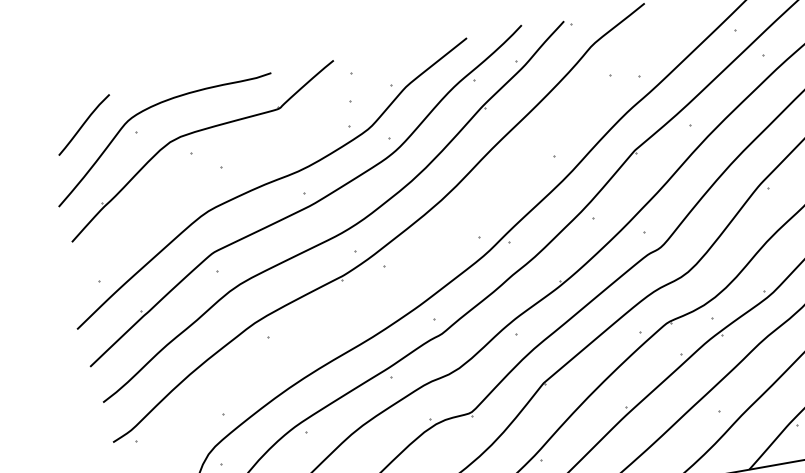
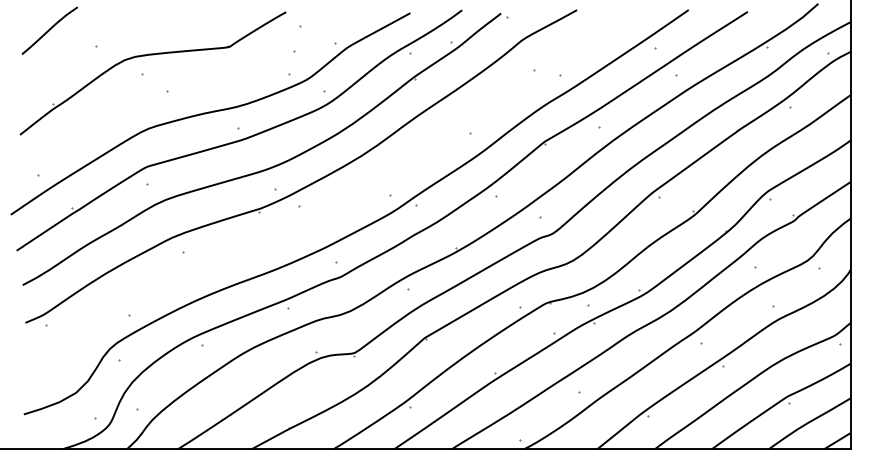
curve: (147, 110) -> (109, 27), removed

